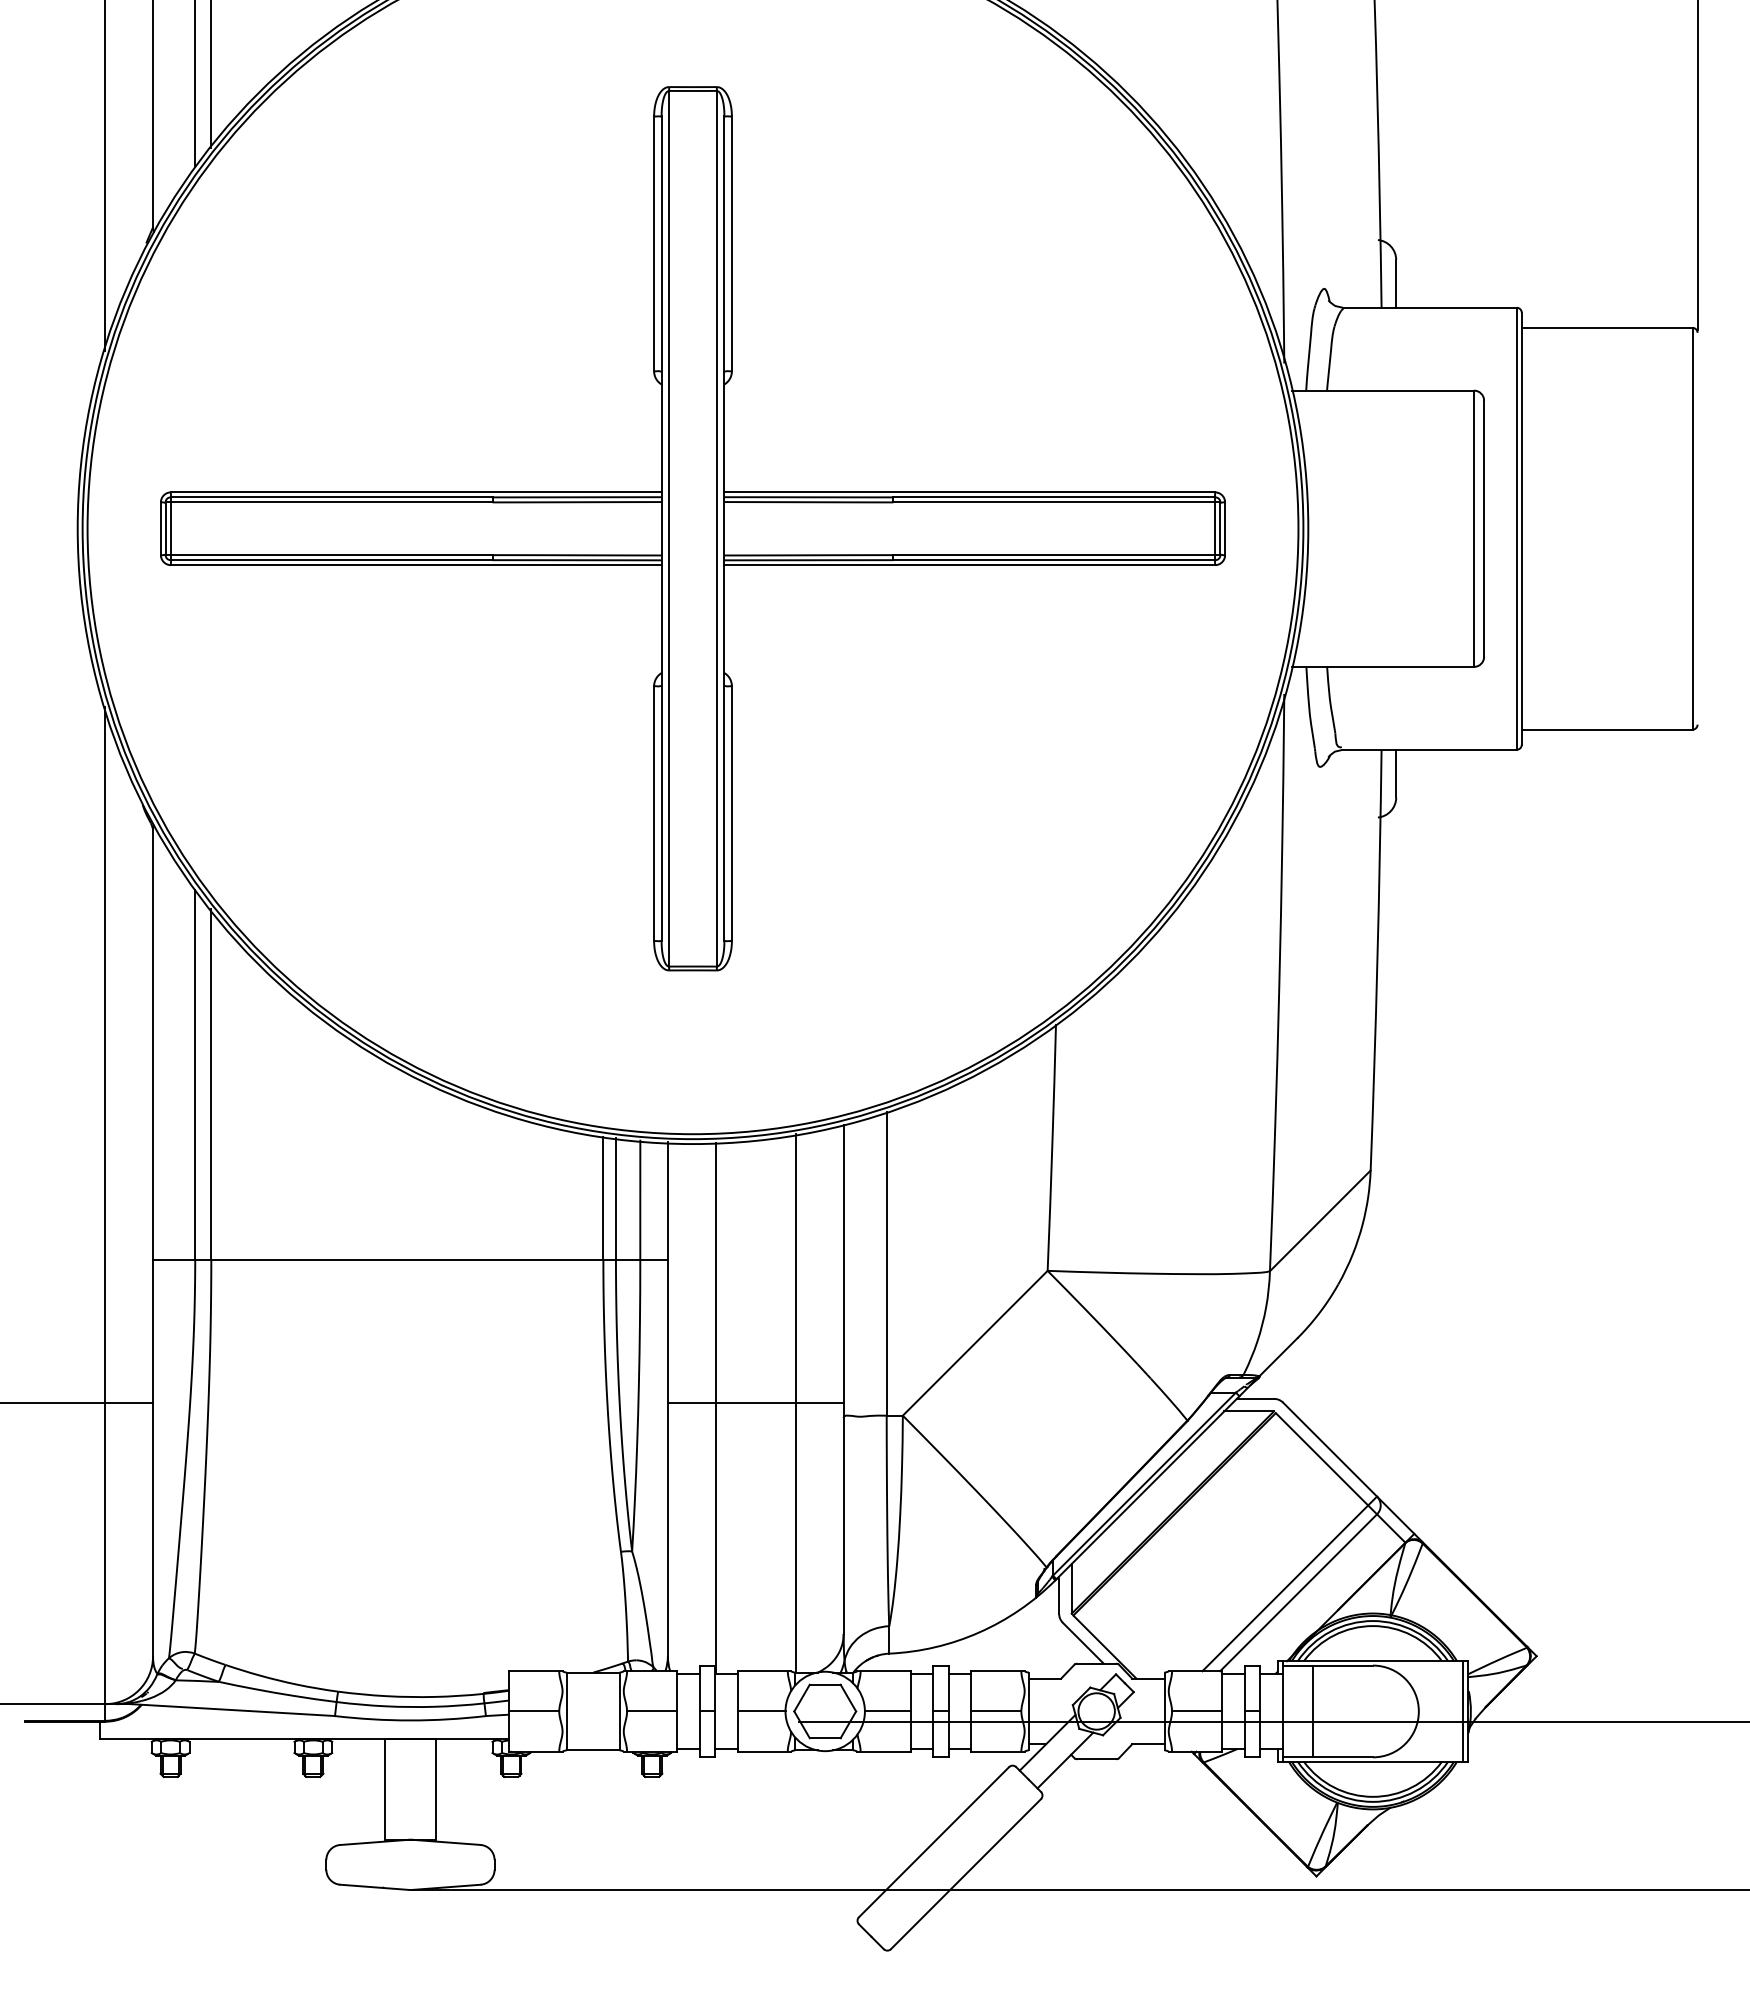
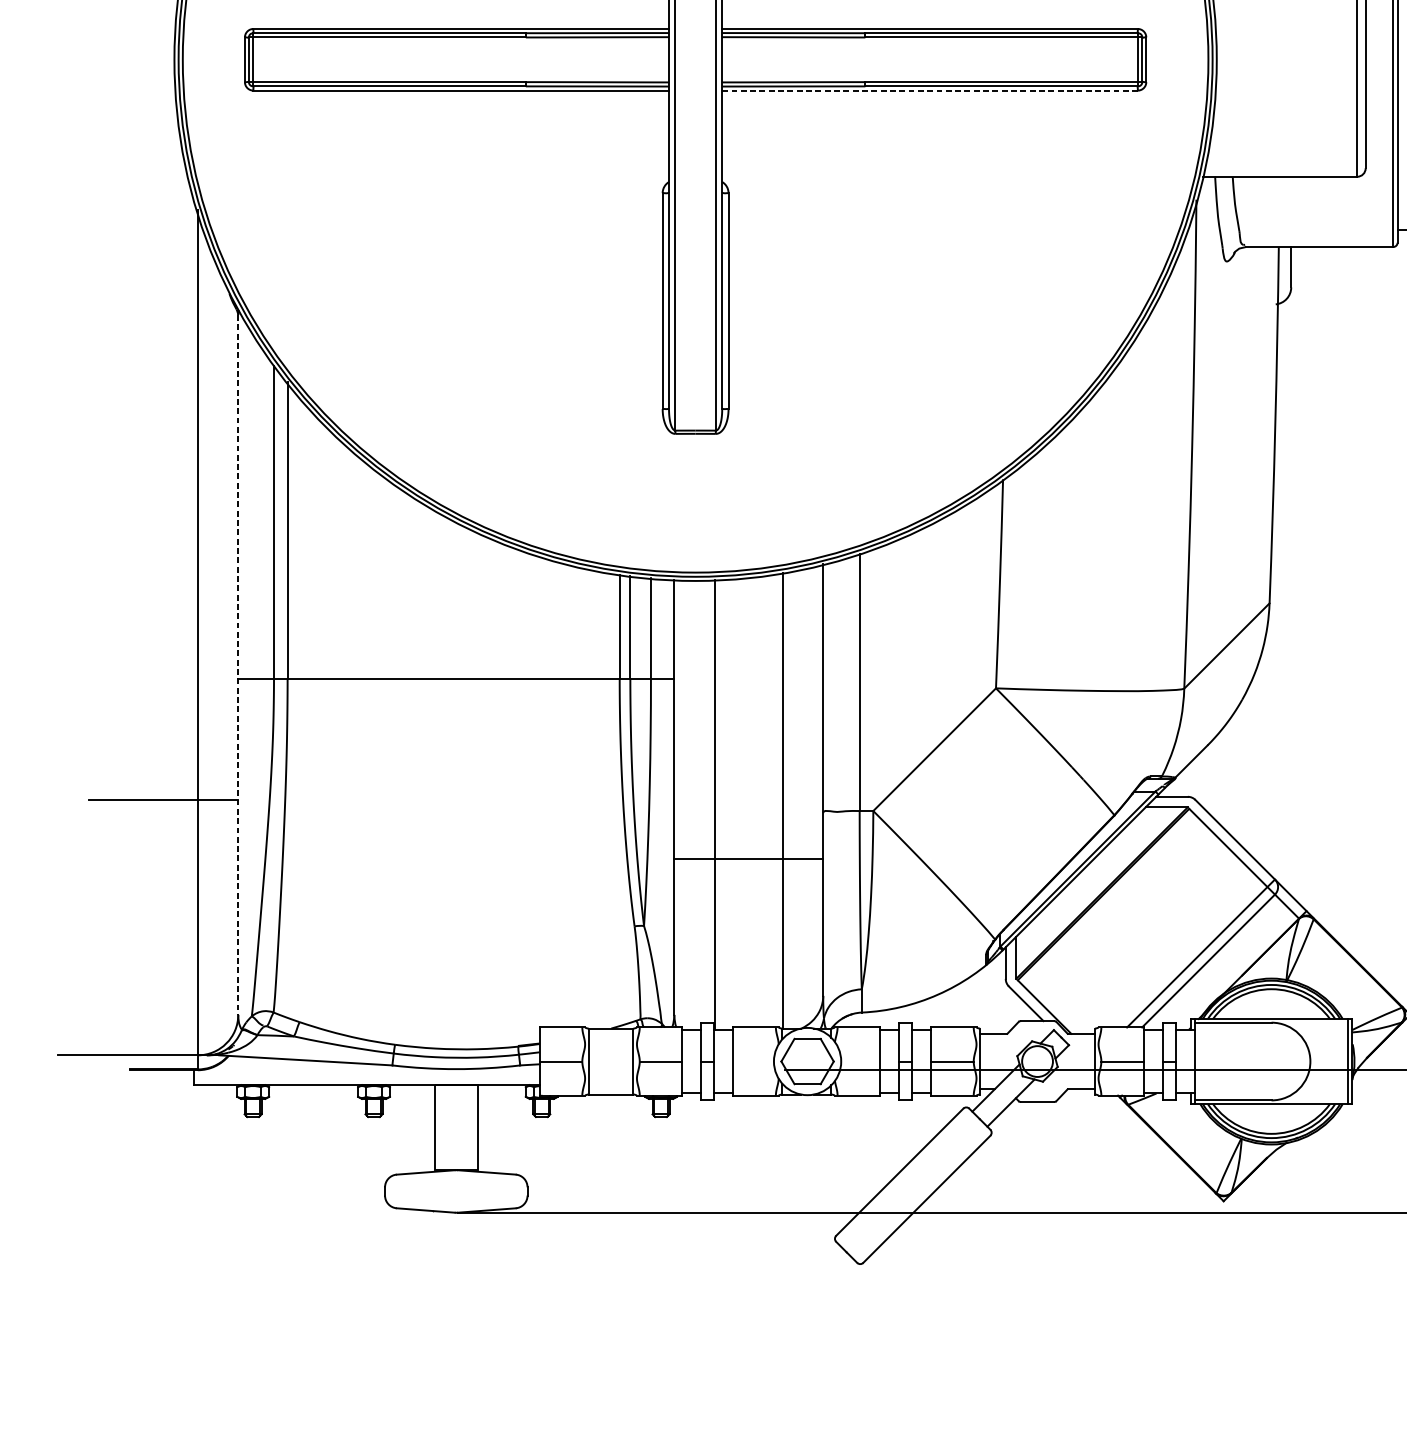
line: (970, 565) -> (930, 90), solid -> dashed
line: (153, 1243) -> (238, 665), solid -> dashed
line: (755, 1402) -> (748, 858), moved
line: (761, 1711) -> (753, 1061), removed
line: (887, 1711) -> (860, 1061), removed
line: (1312, 1711) -> (1220, 1061), removed

